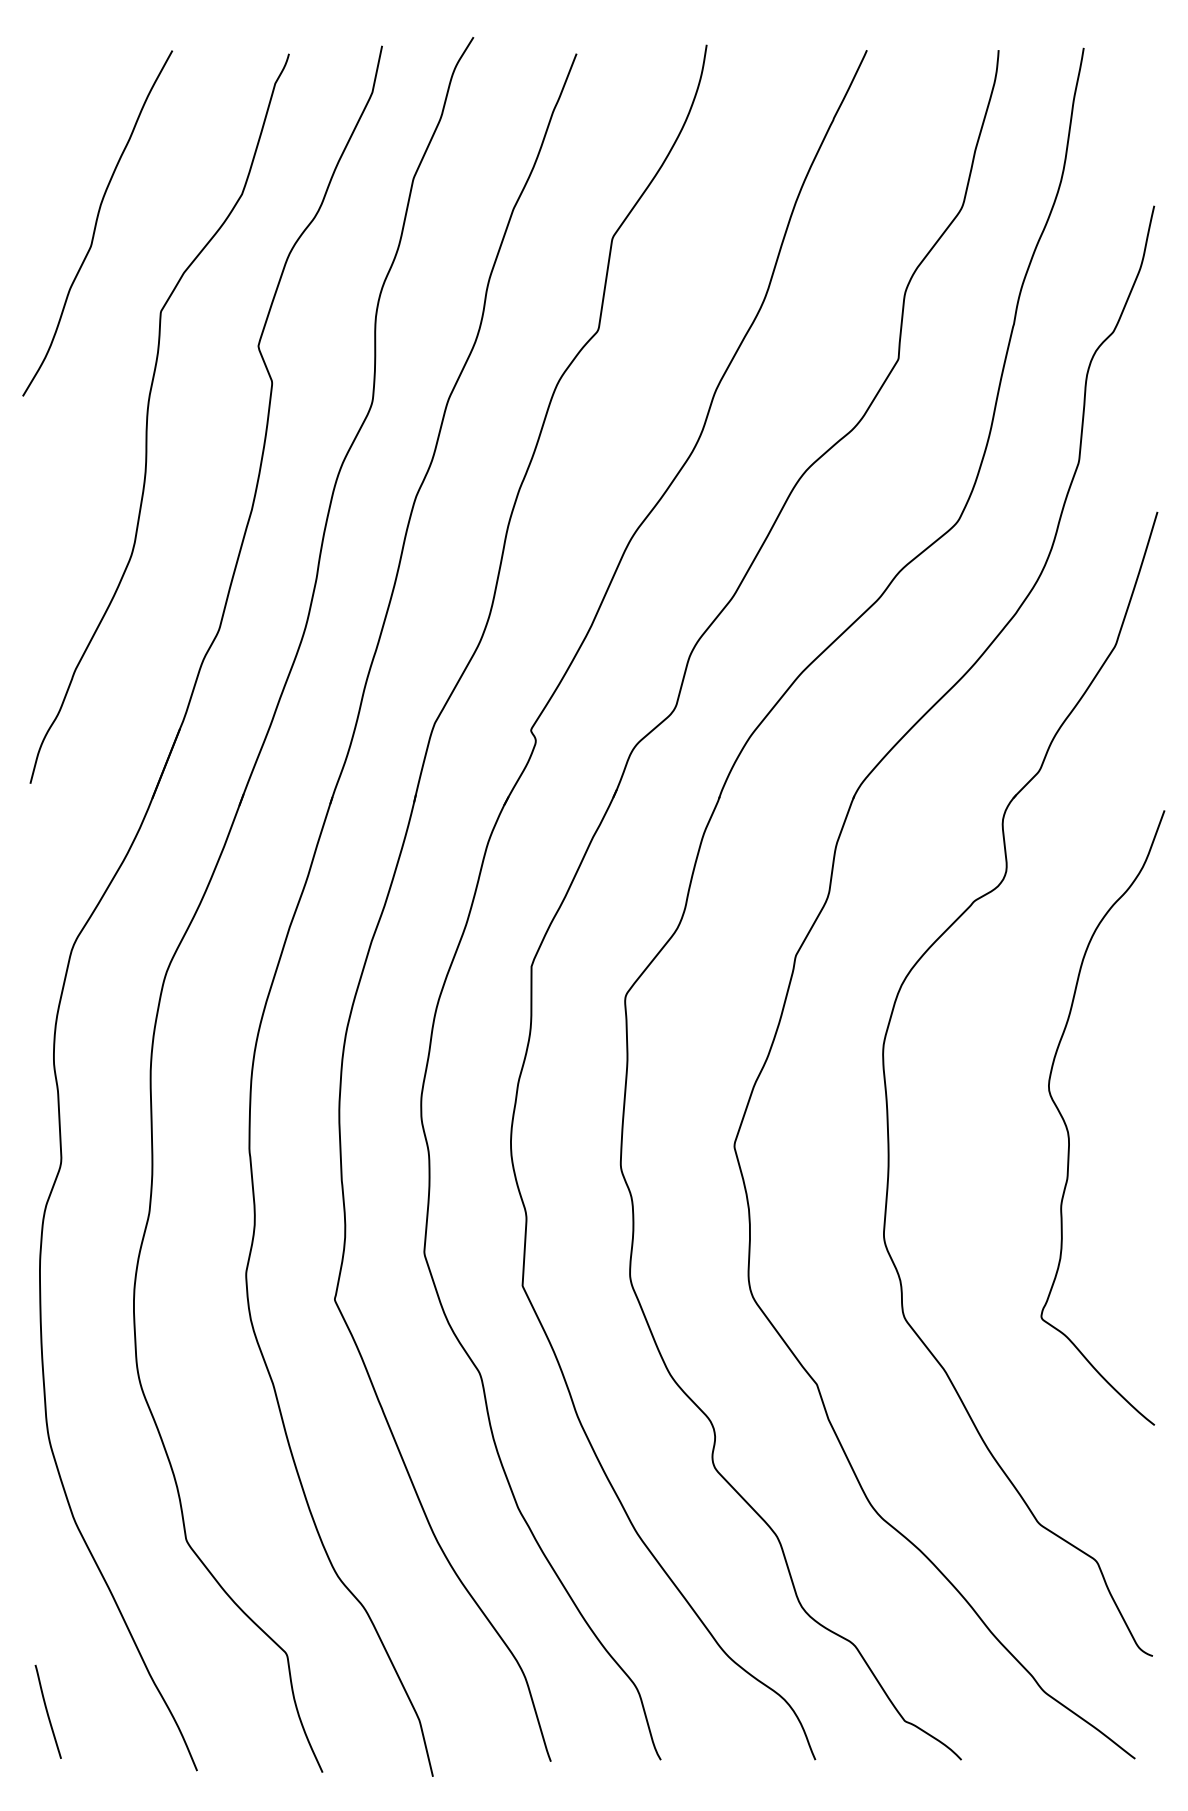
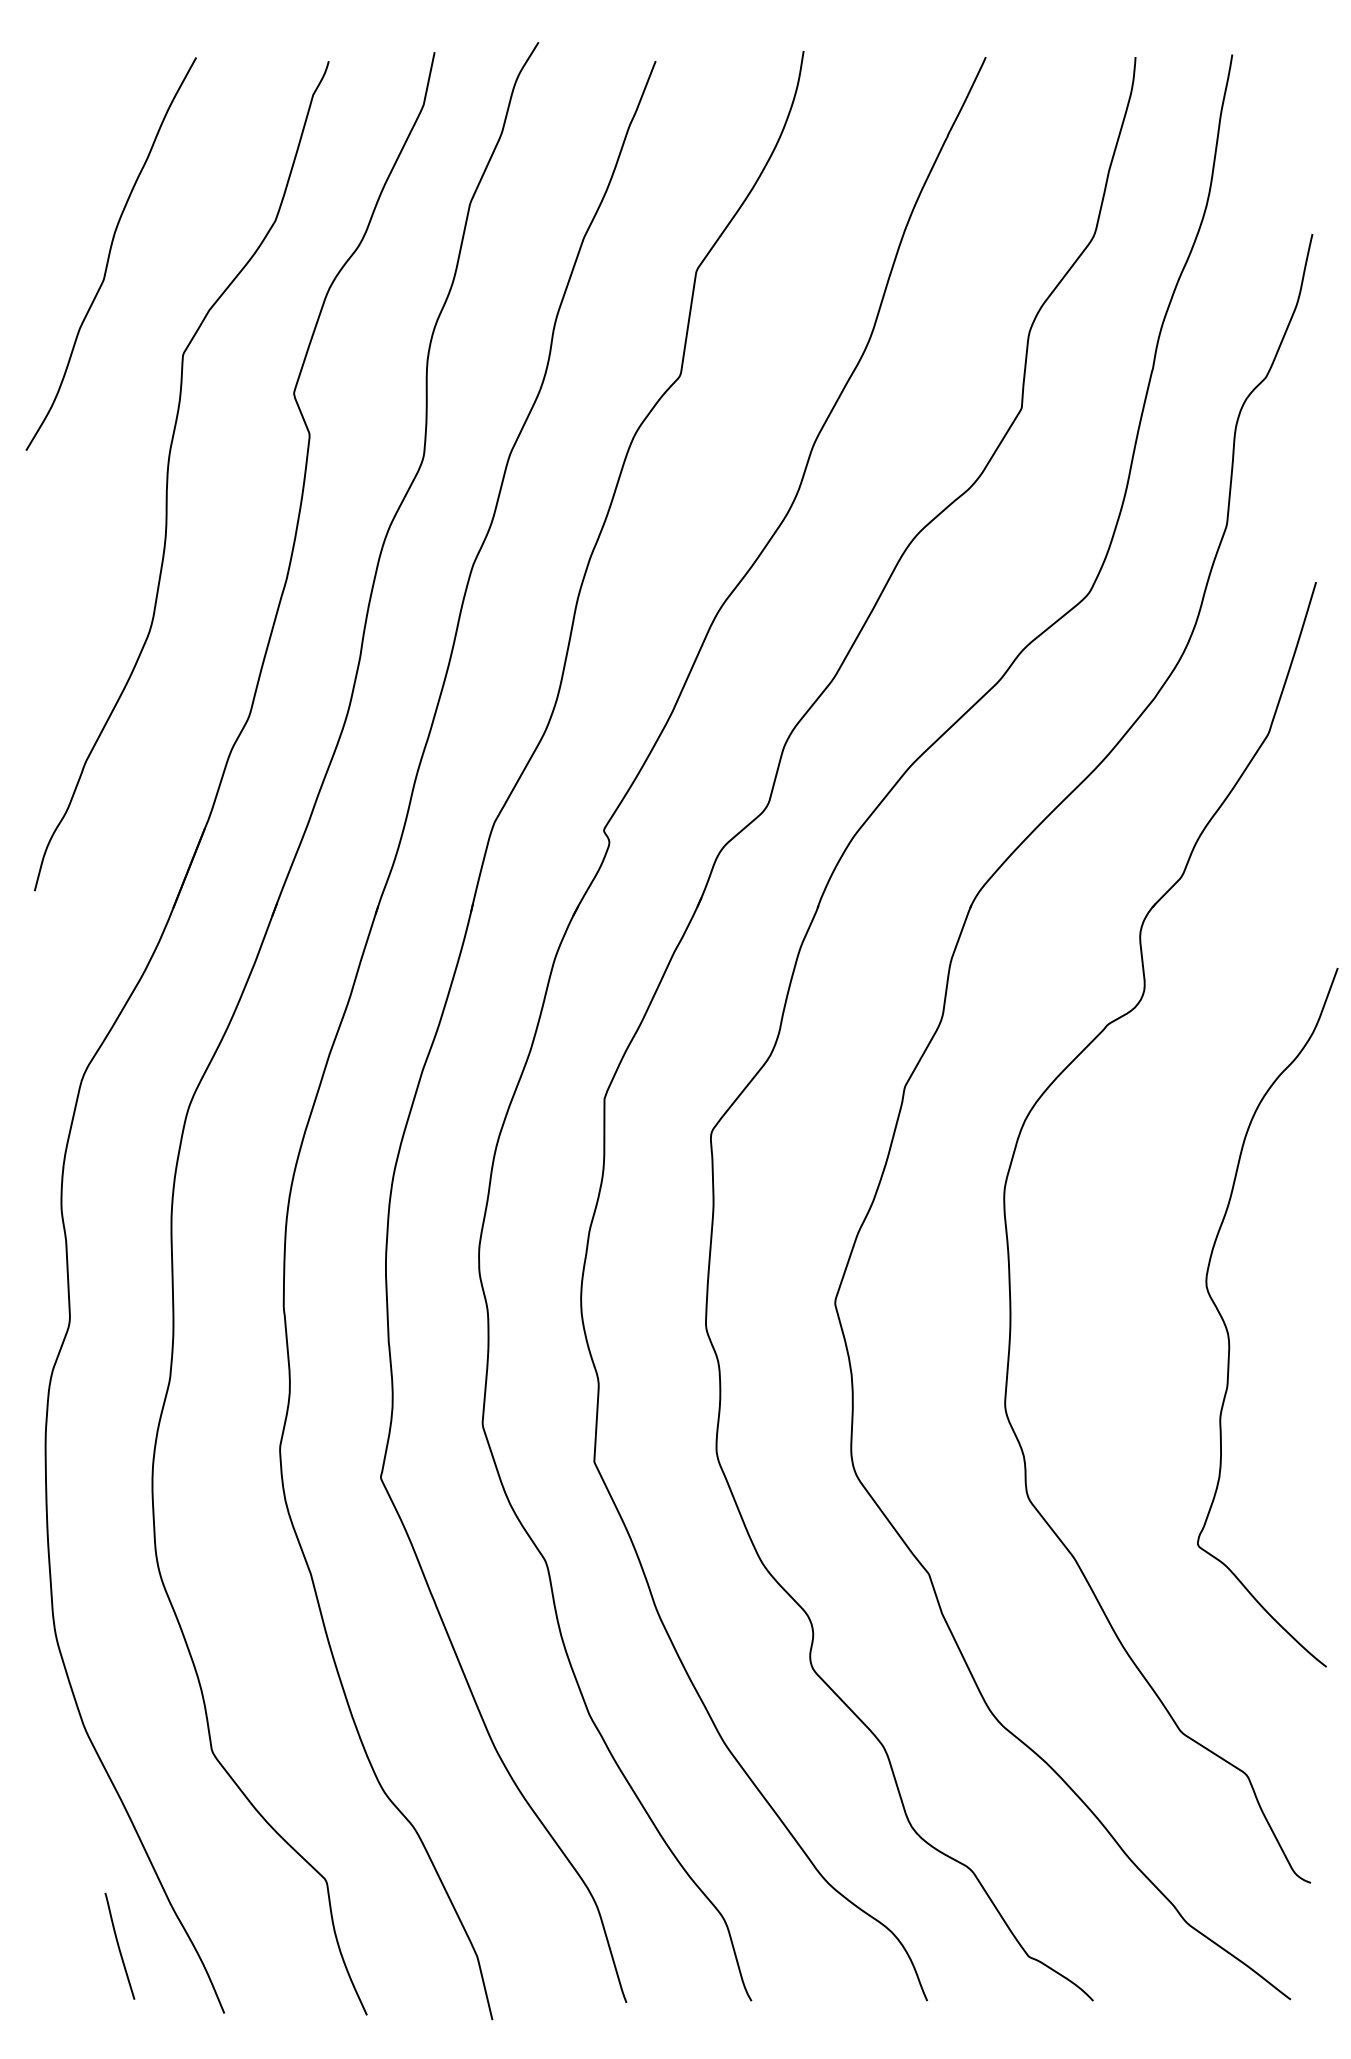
curve: (1068, 1129) -> (1228, 1330), moved
curve: (47, 1711) -> (118, 1945), moved

